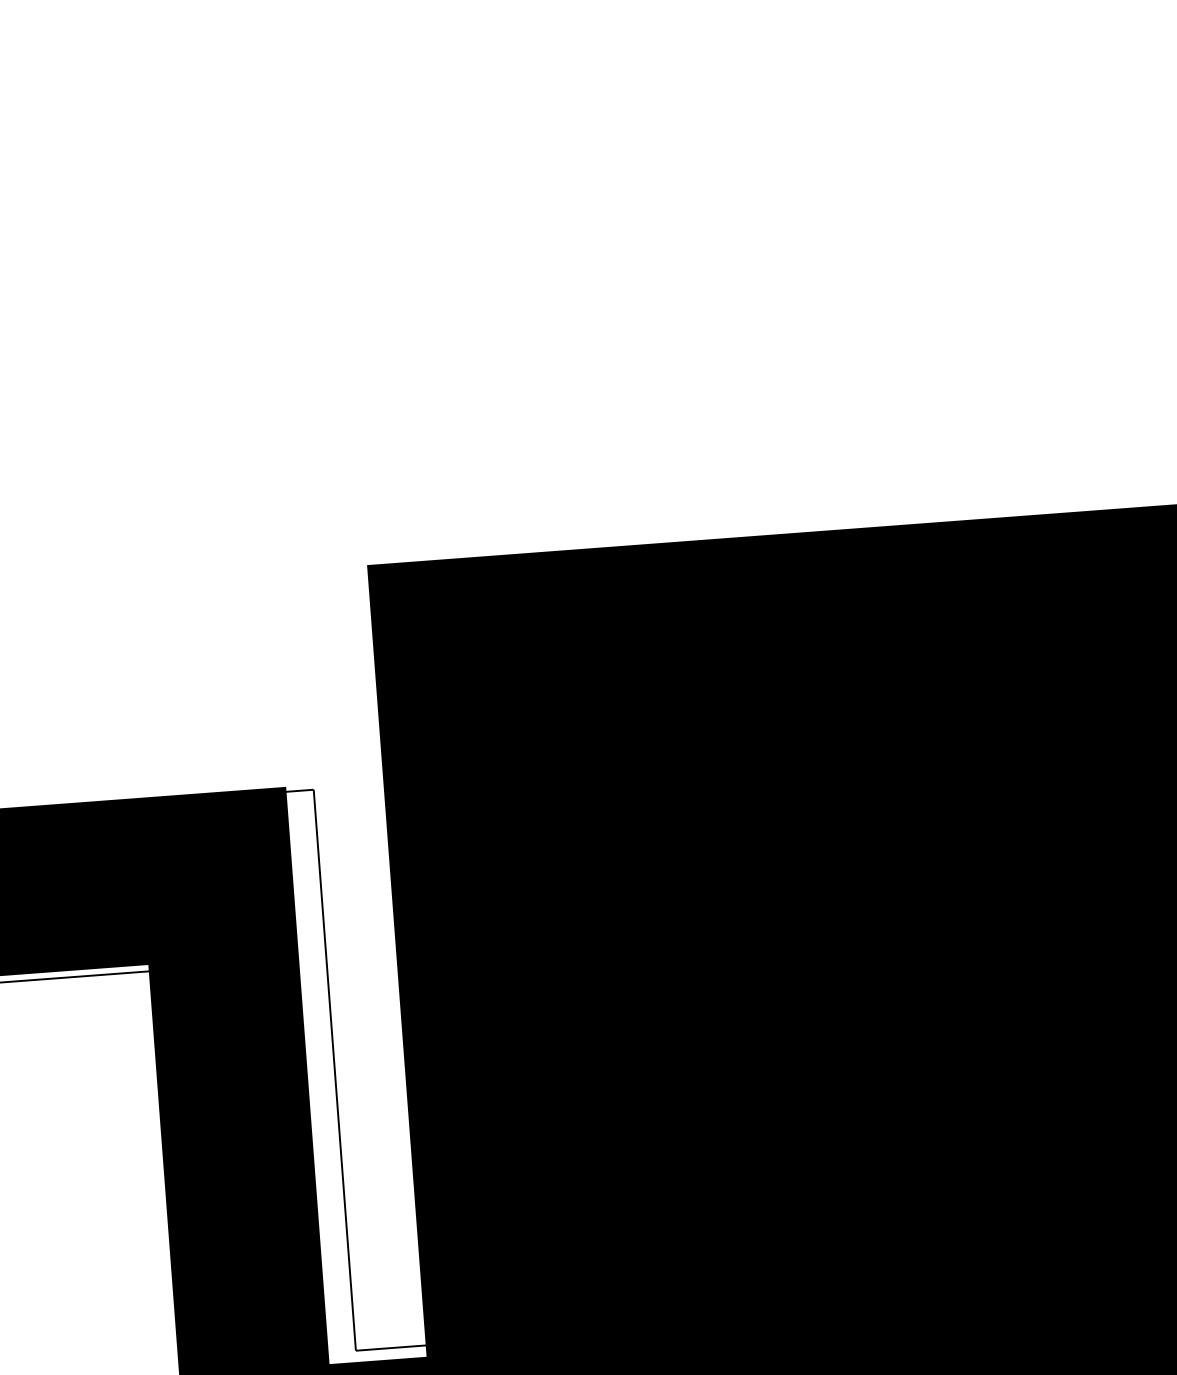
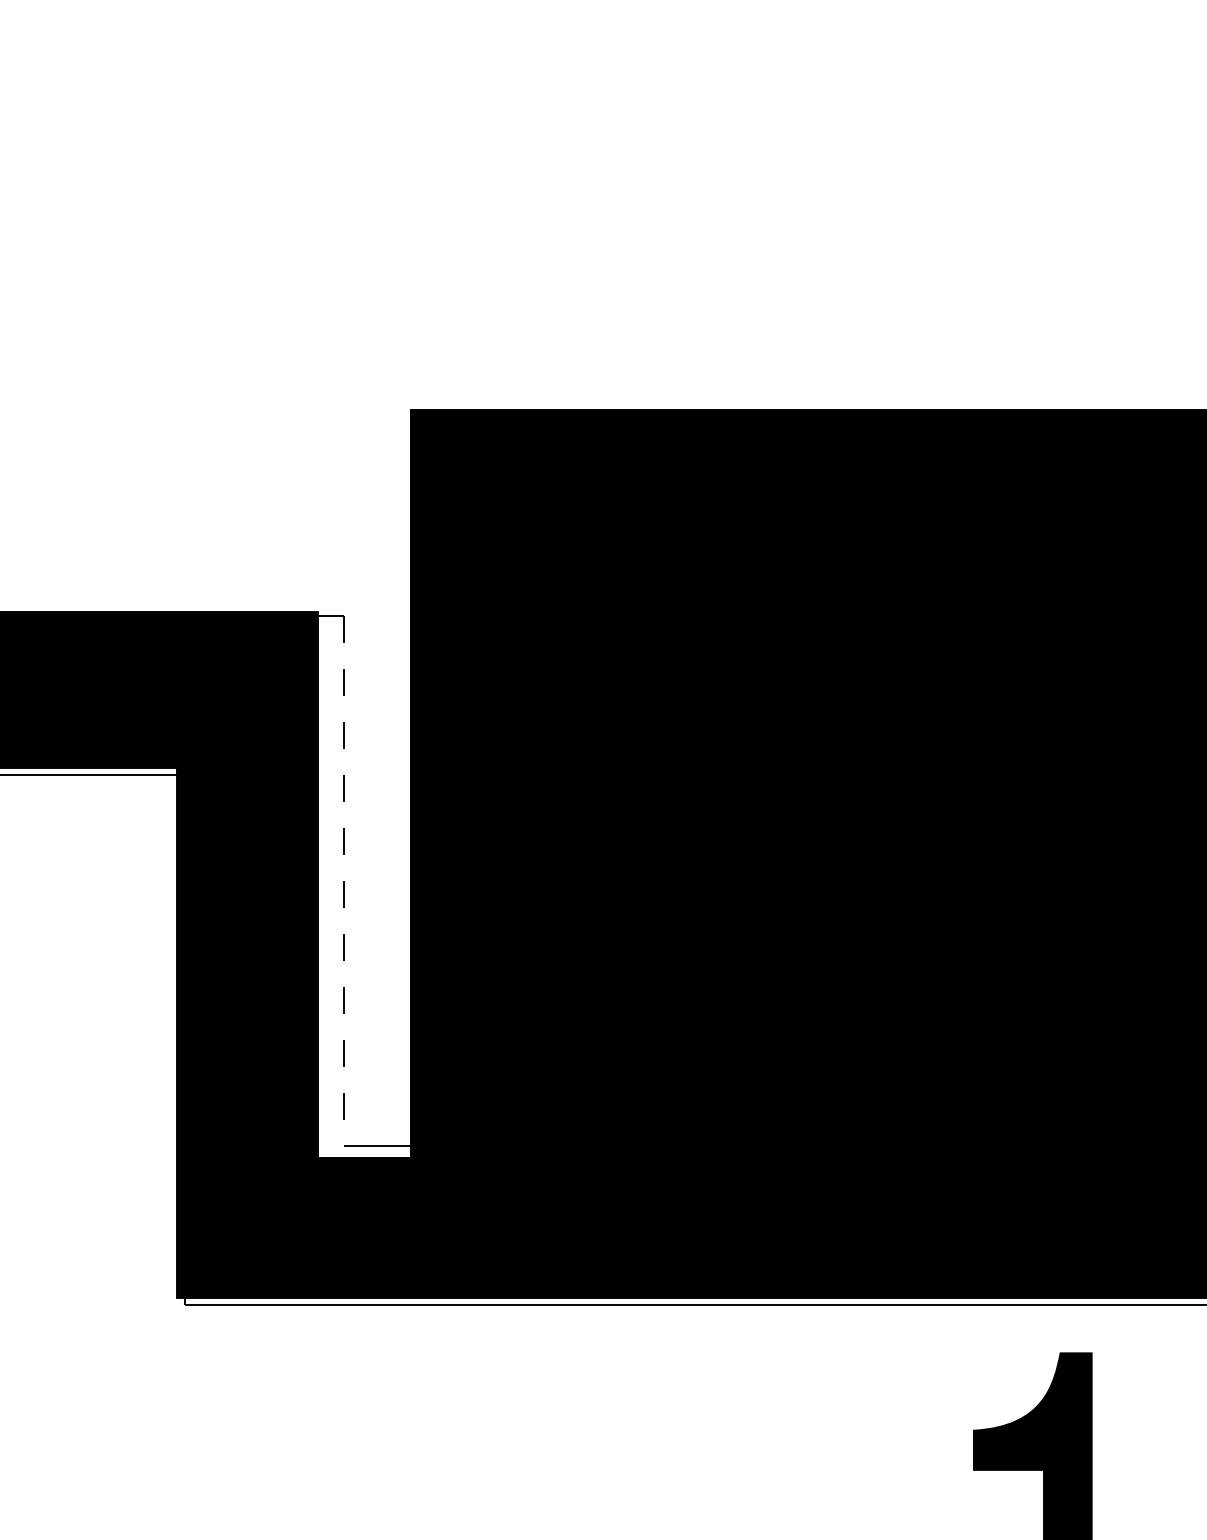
line: (335, 1070) -> (344, 881), solid -> dashed

